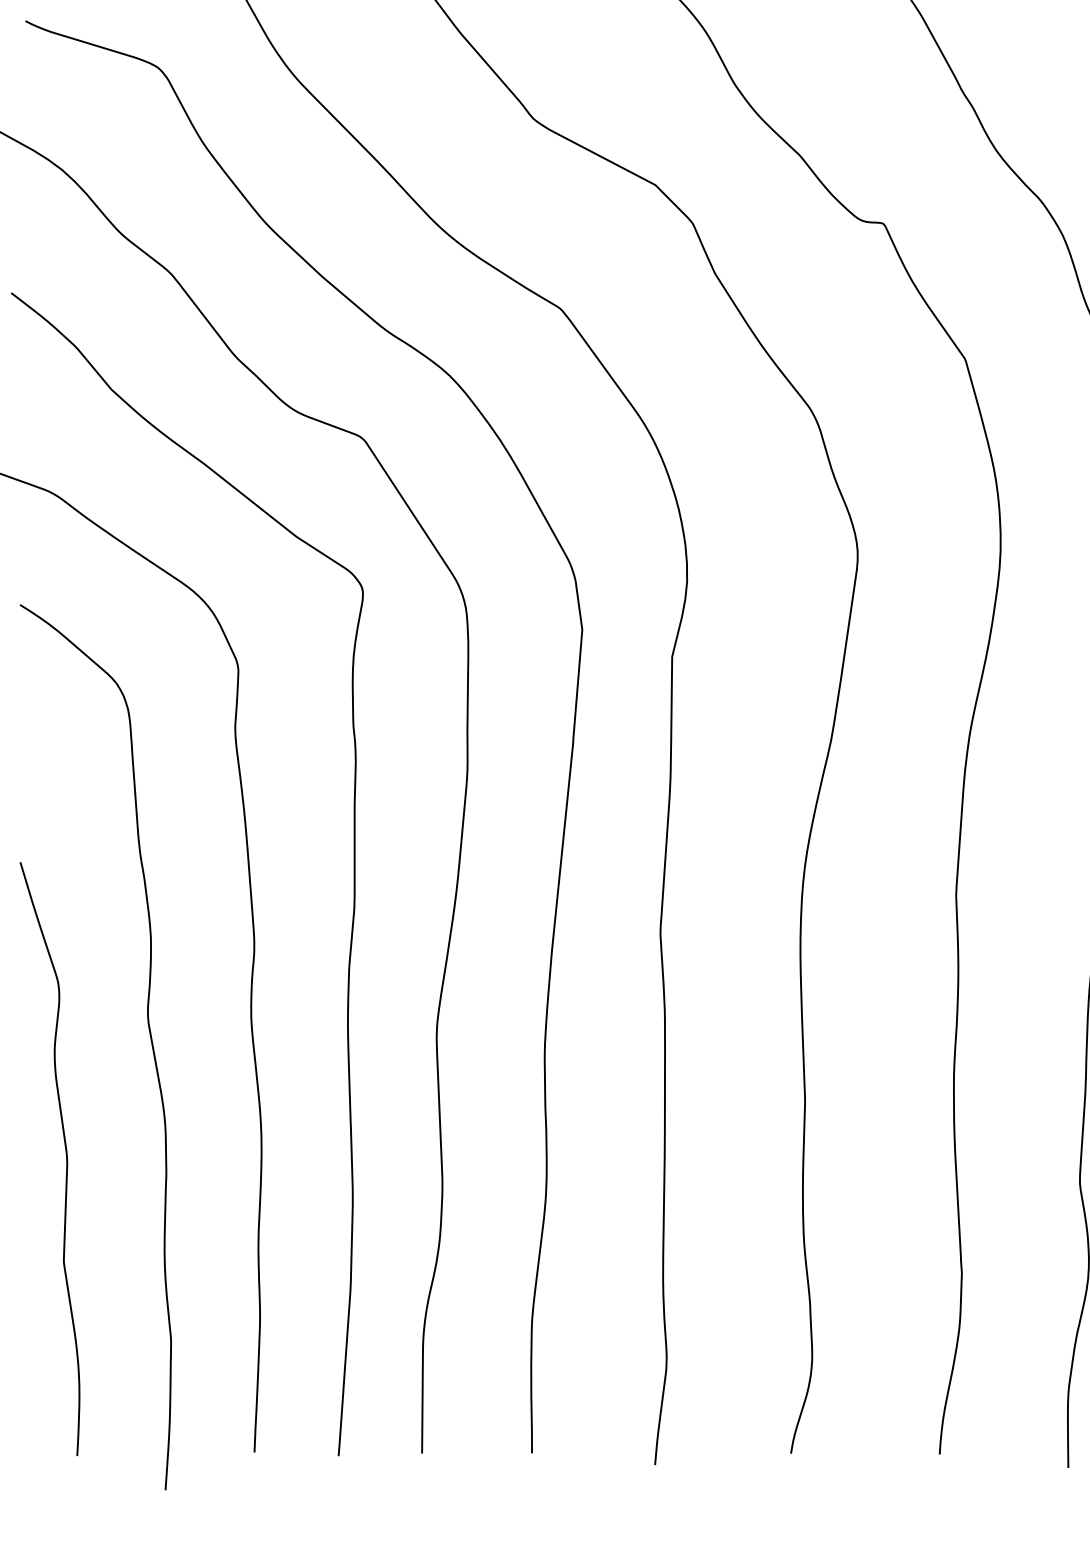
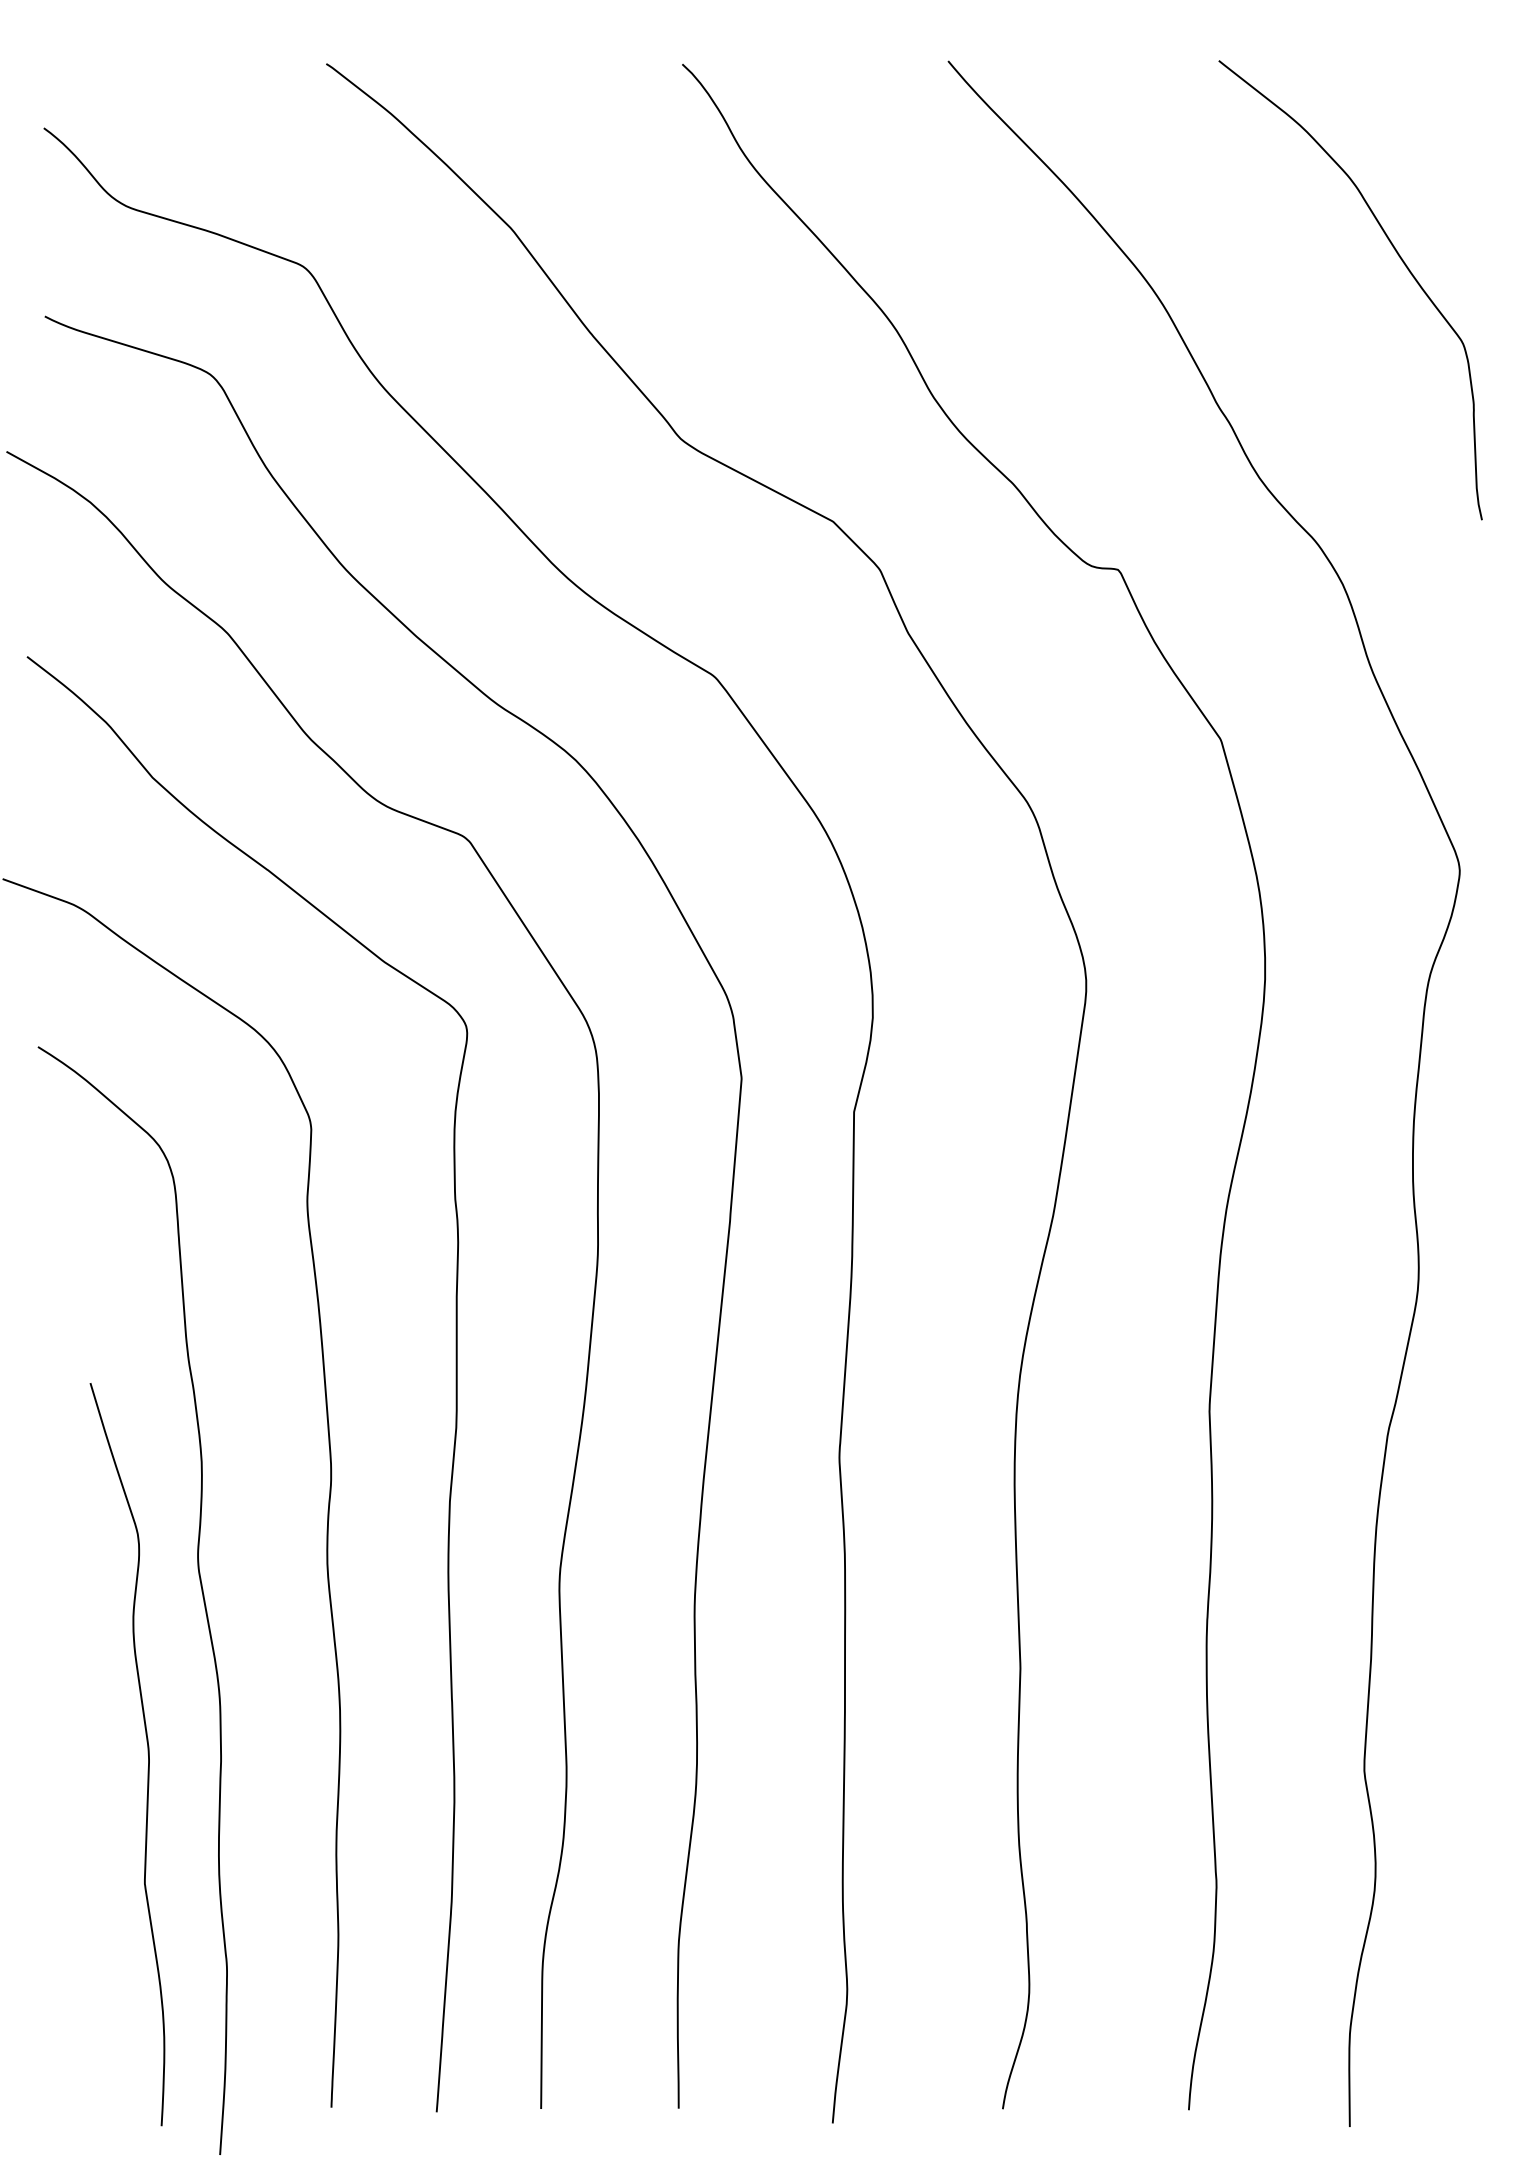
curve: (65, 1158) -> (147, 1753), moved

